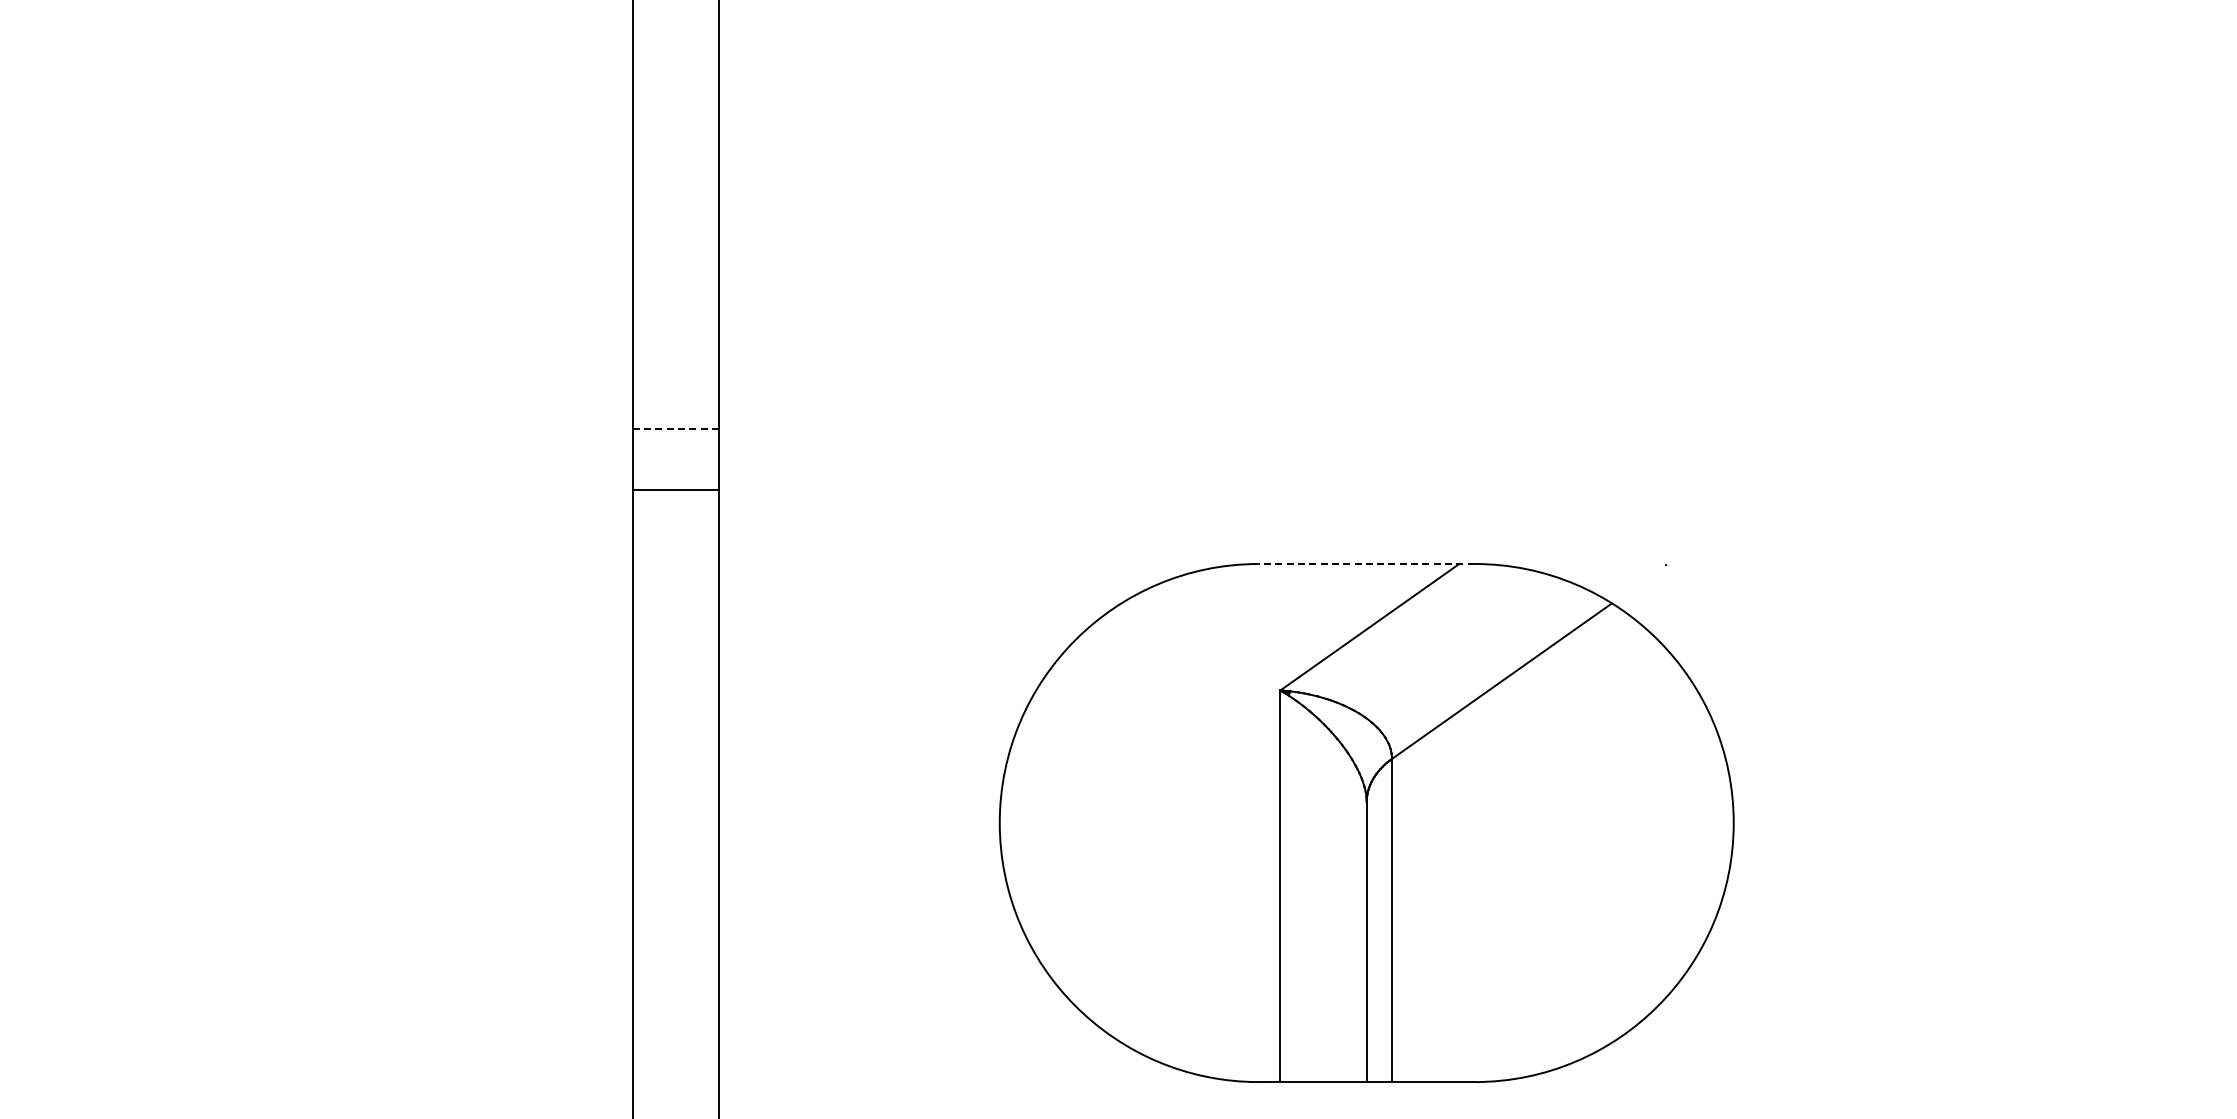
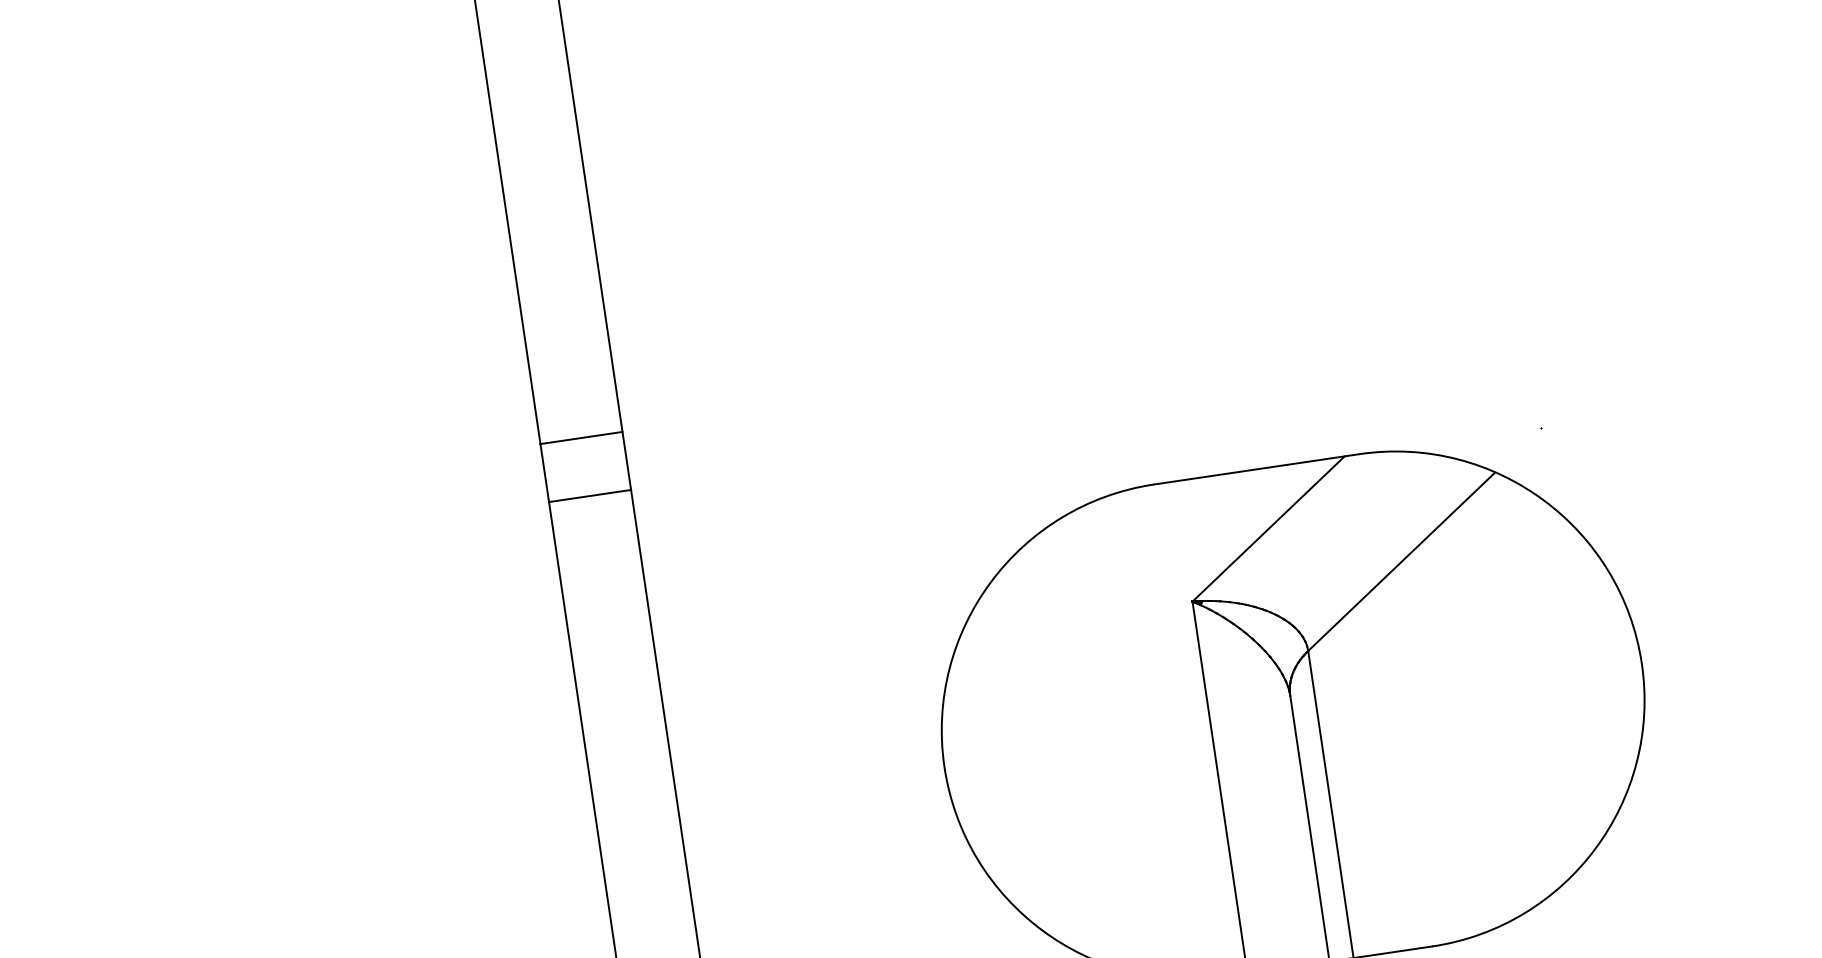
line: (676, 429) -> (582, 438), dashed -> solid
line: (1366, 563) -> (1256, 468), dashed -> solid

